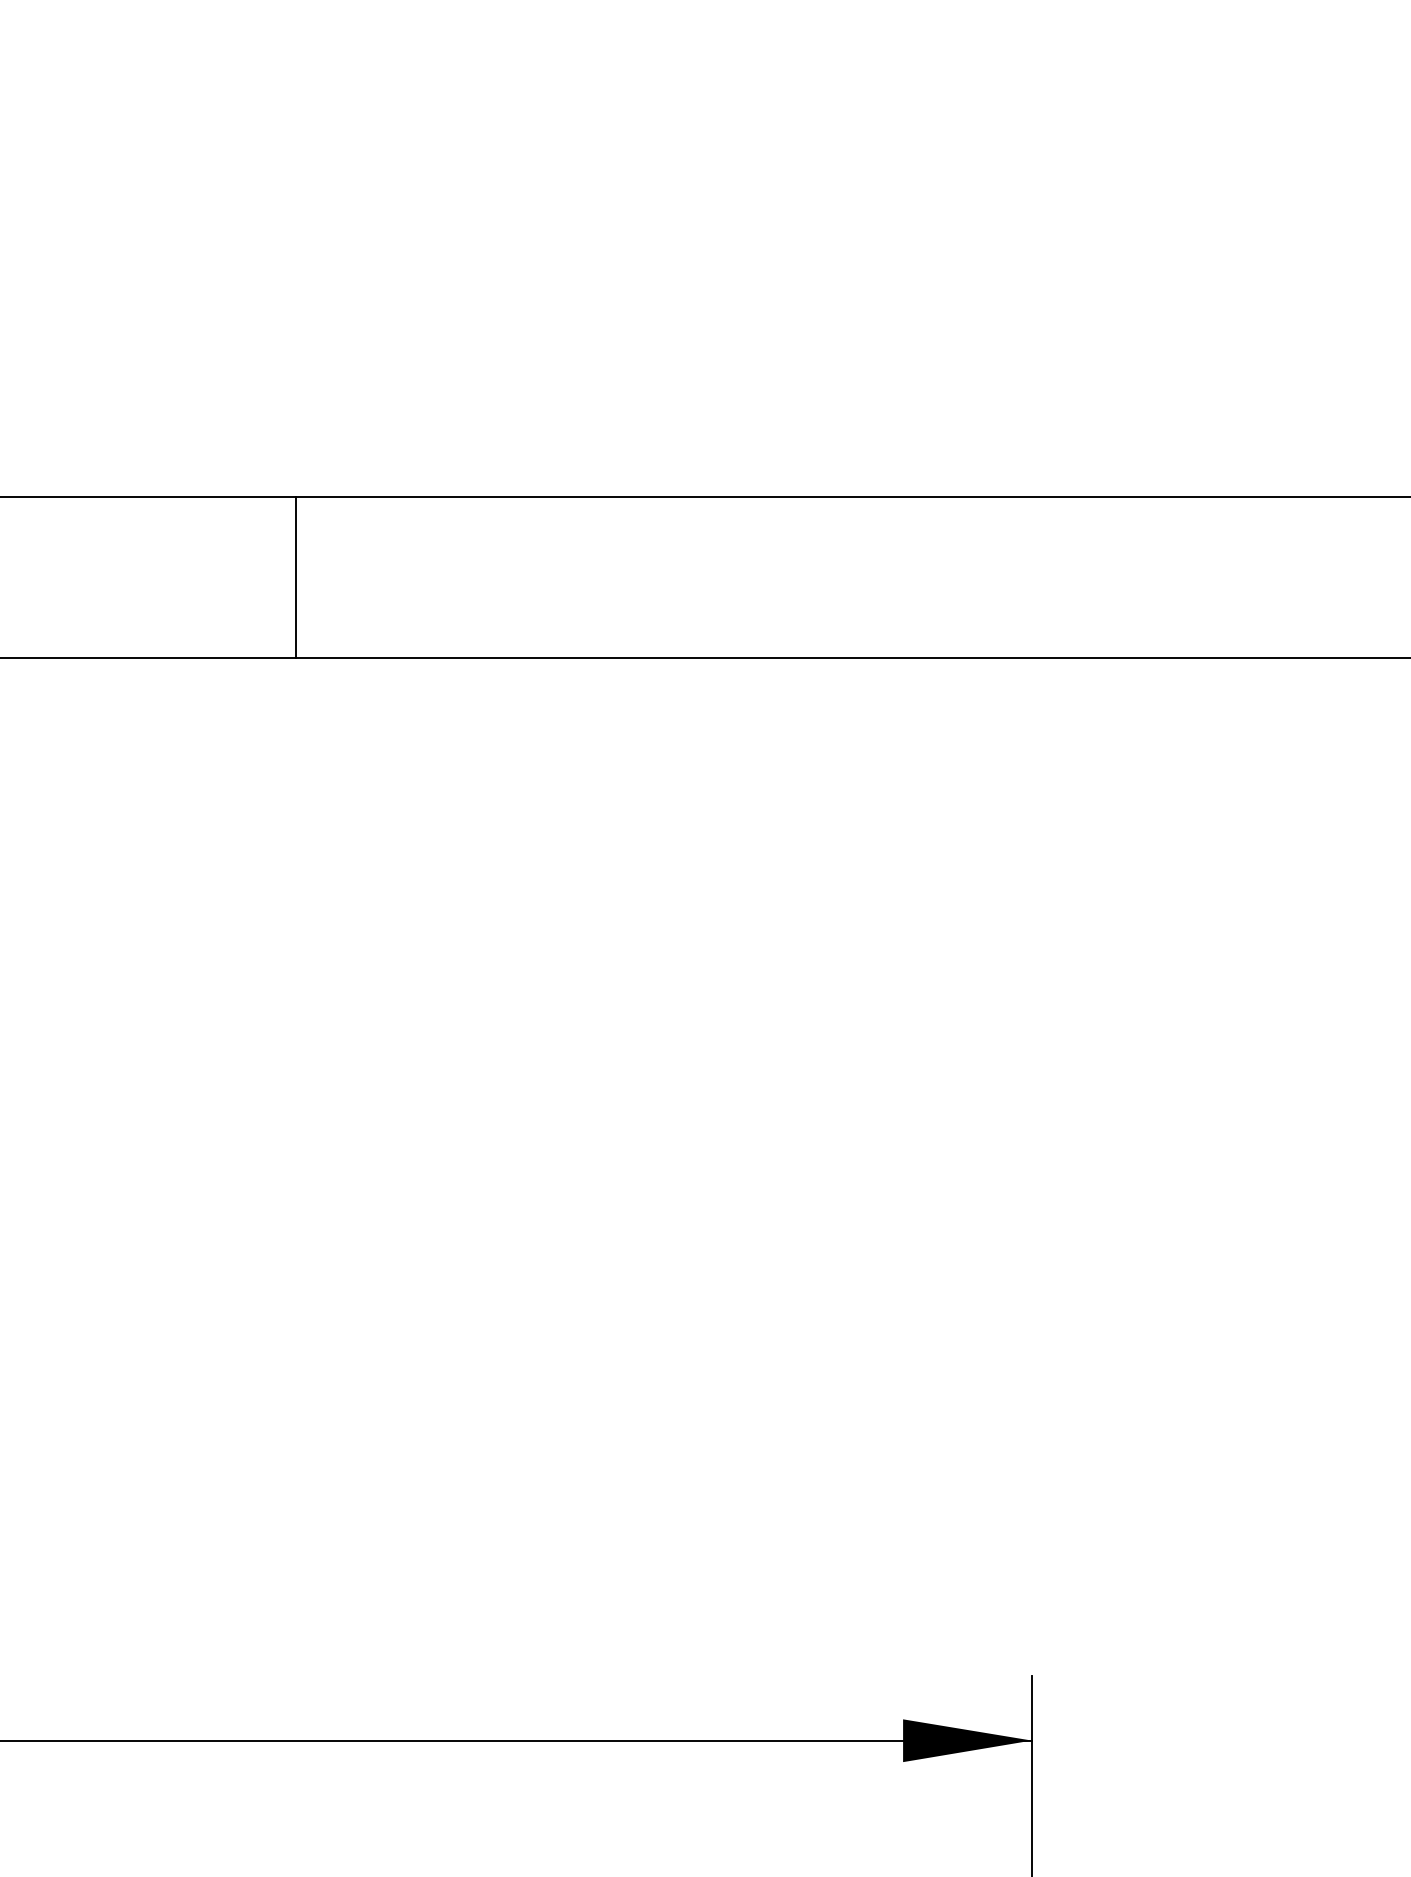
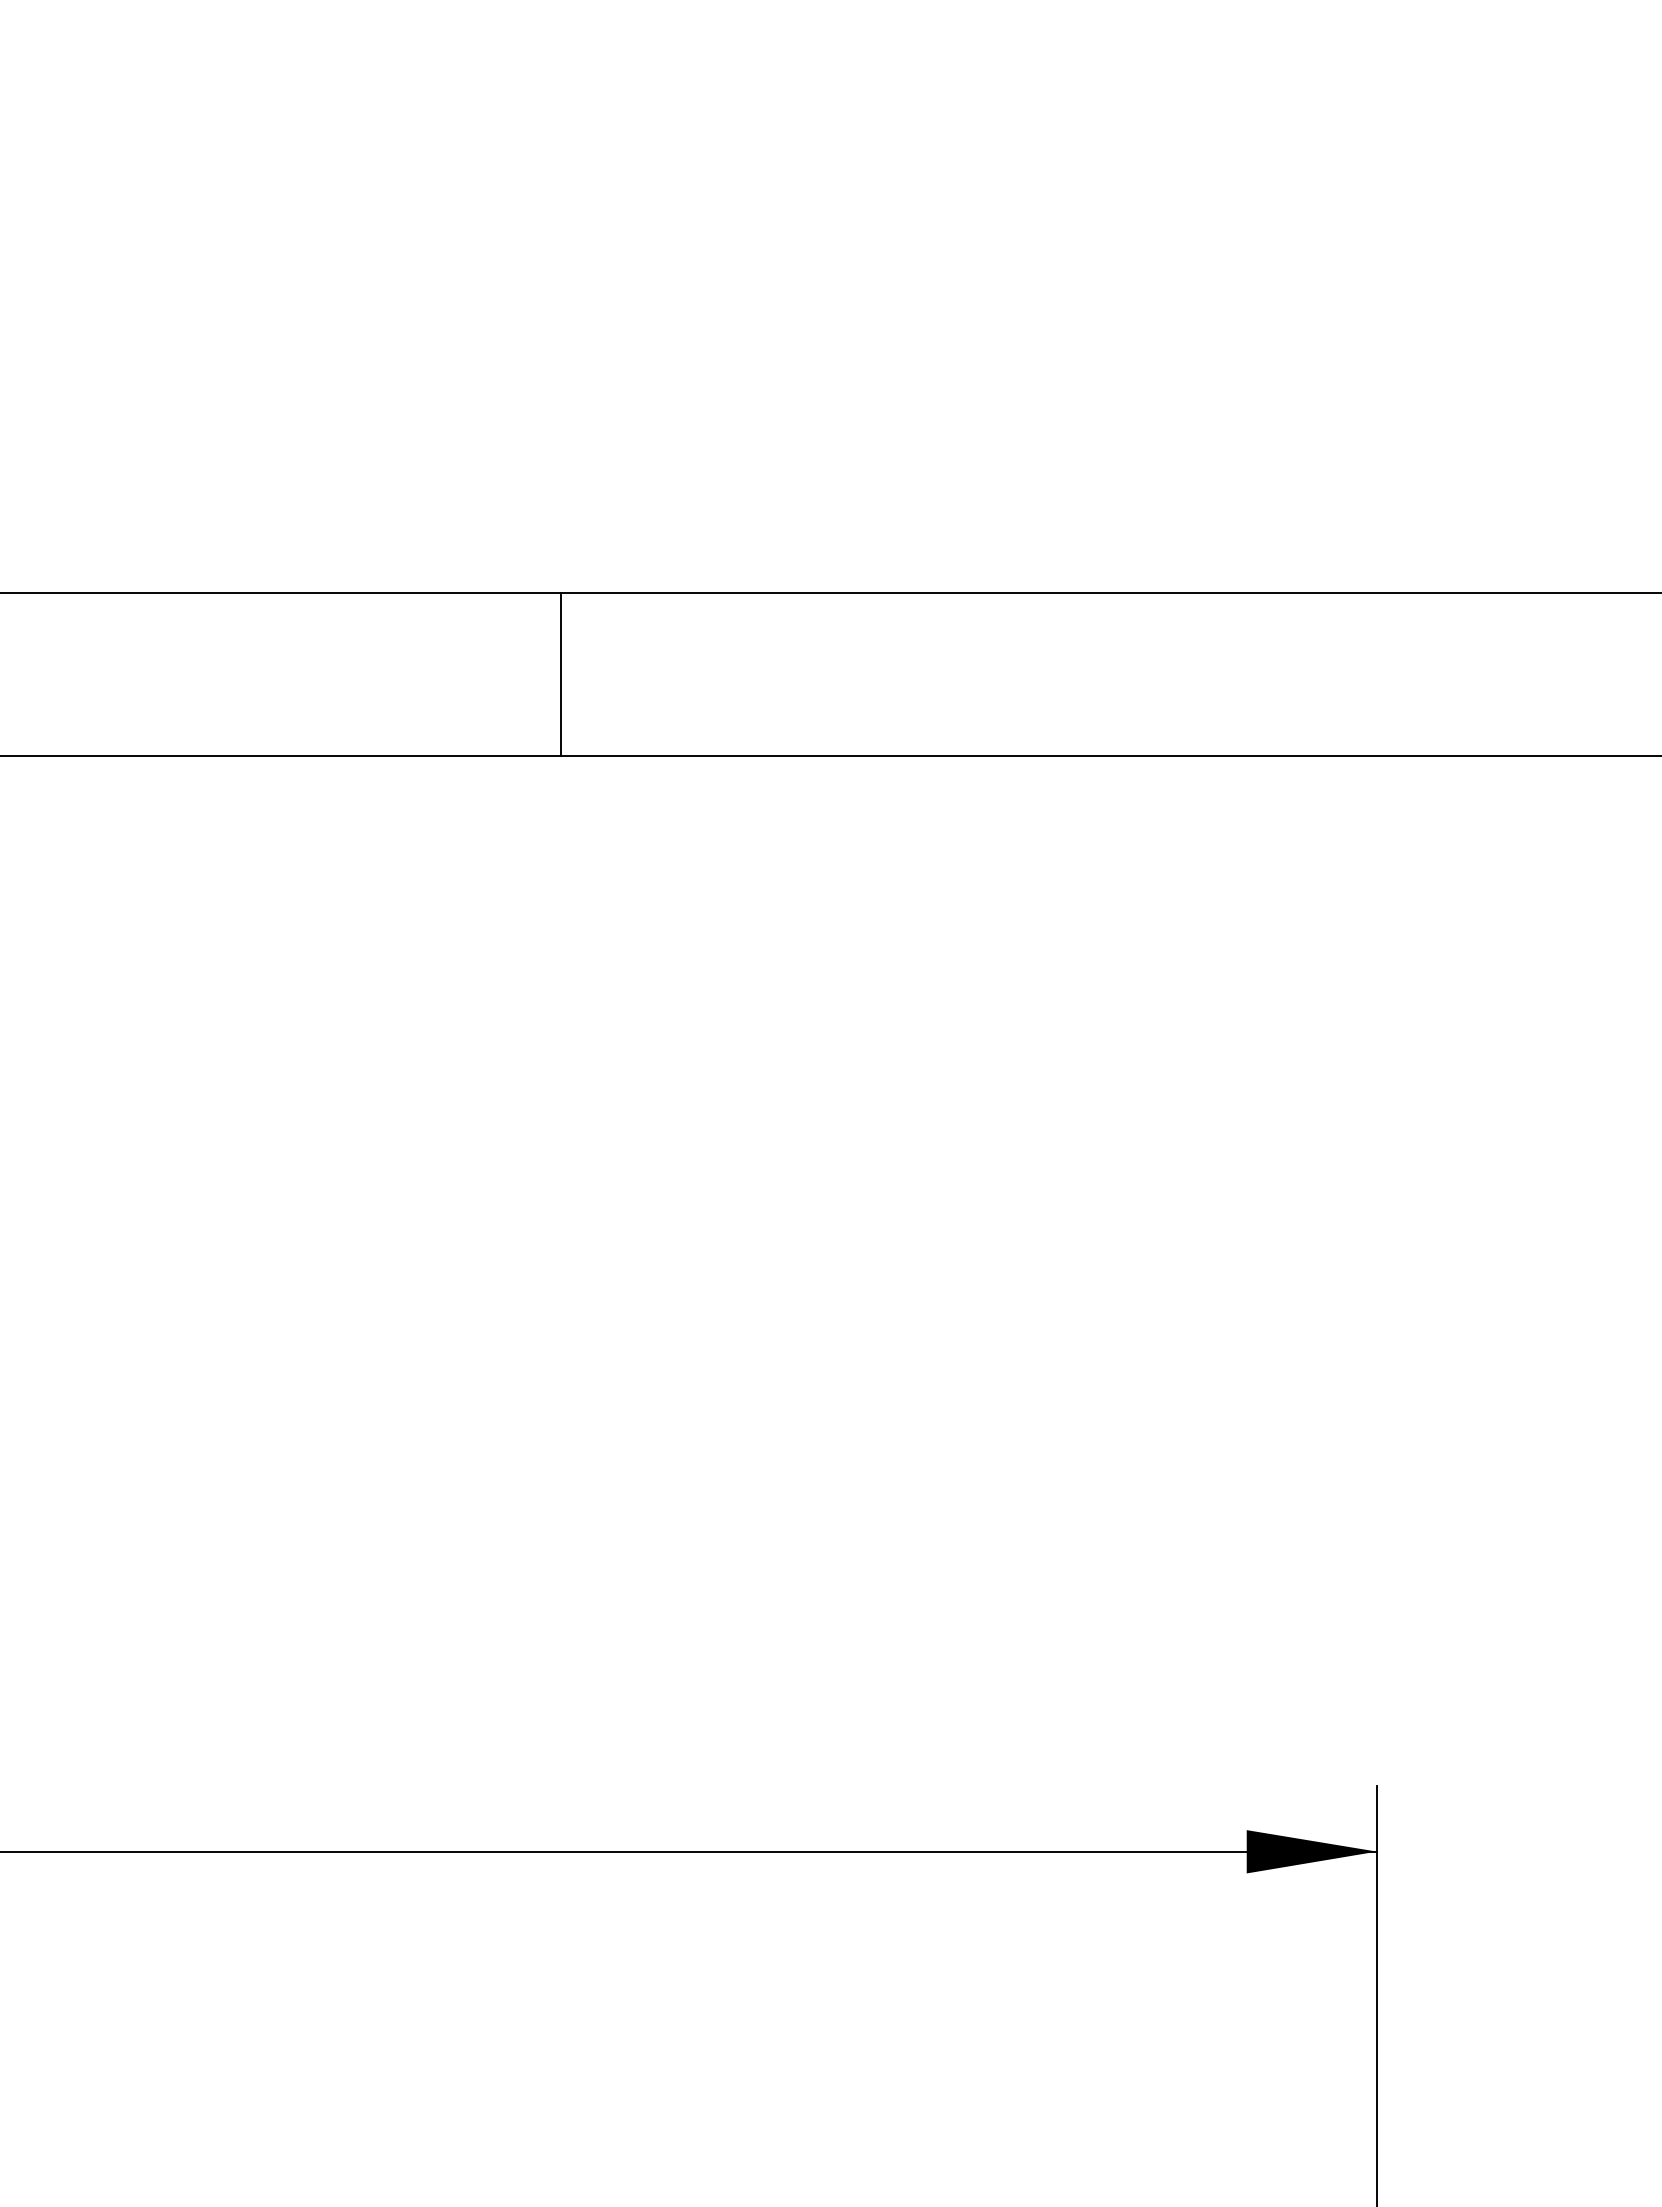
line: (296, 576) -> (561, 673), moved

